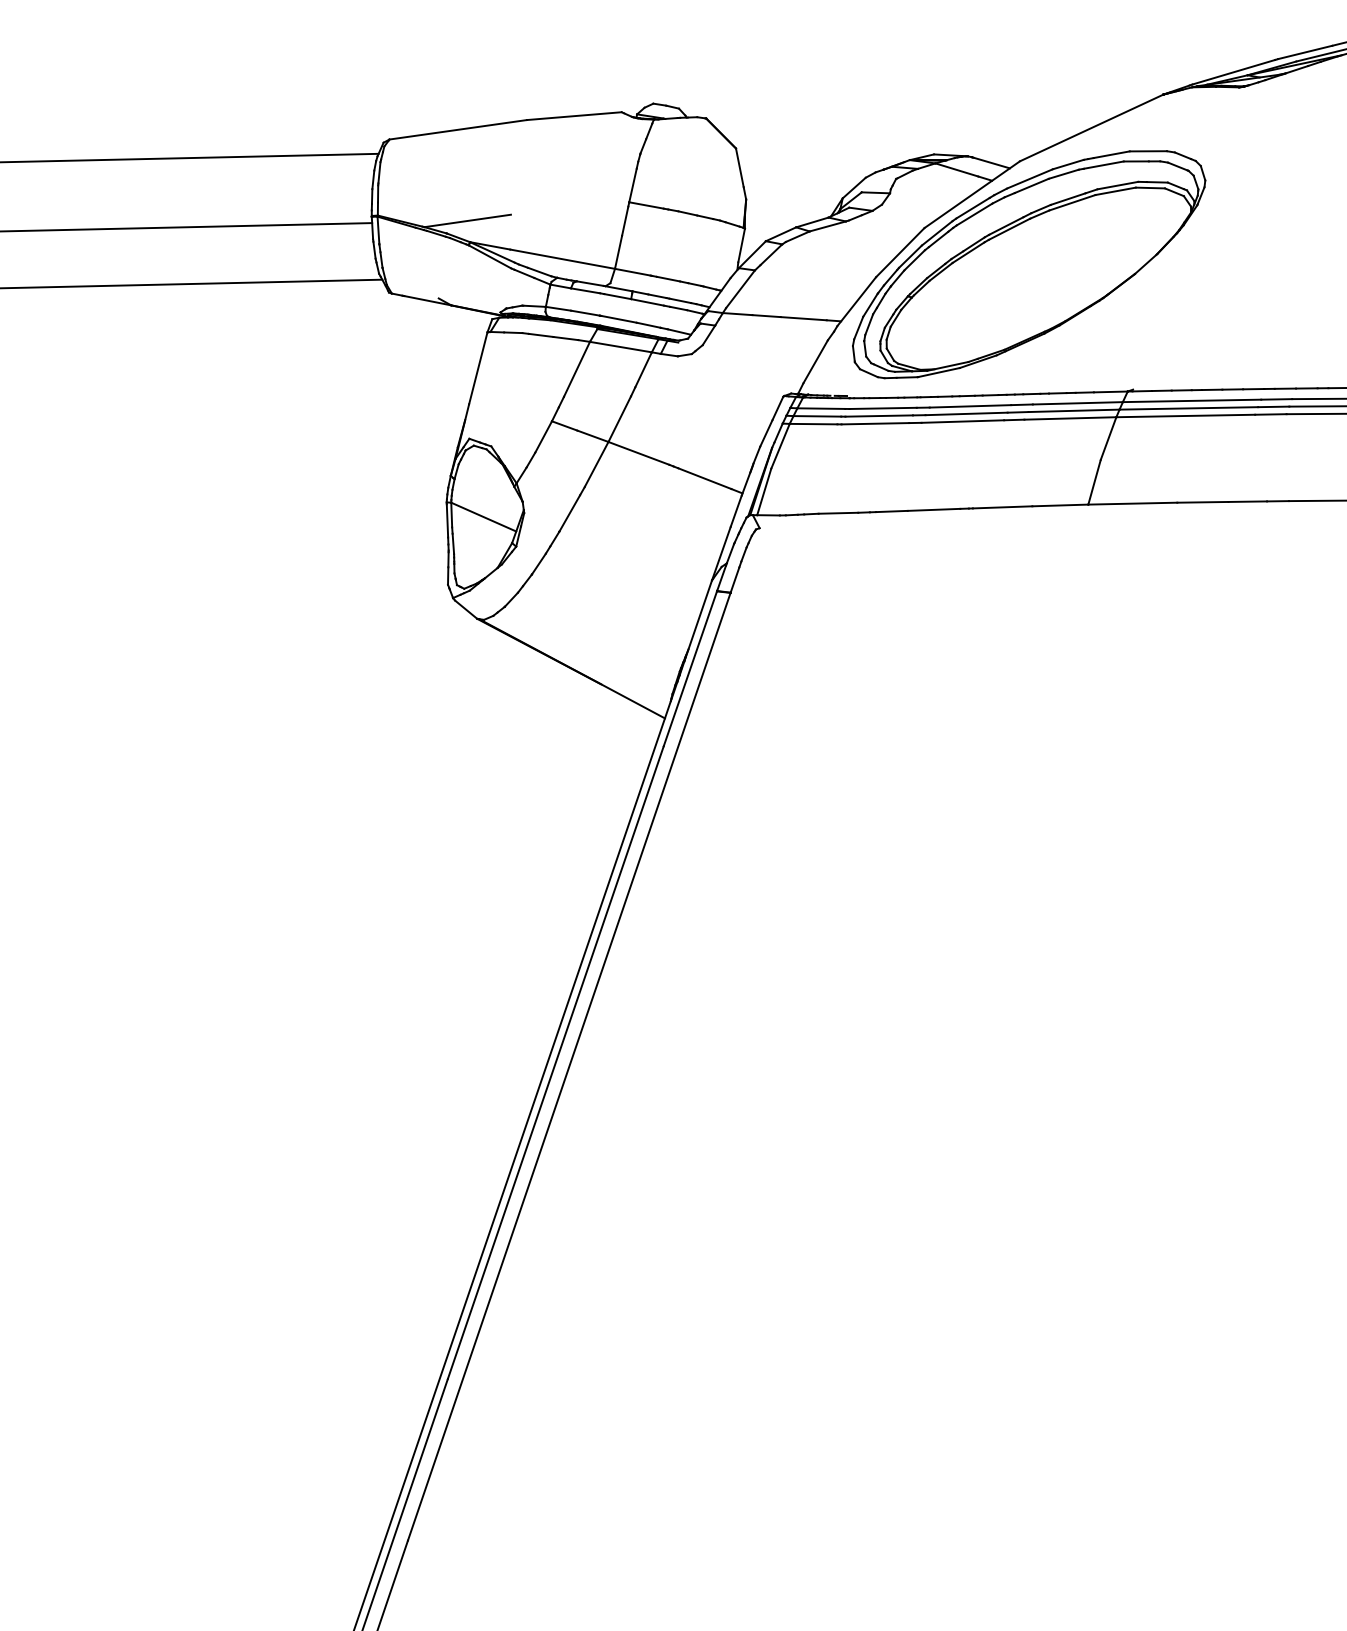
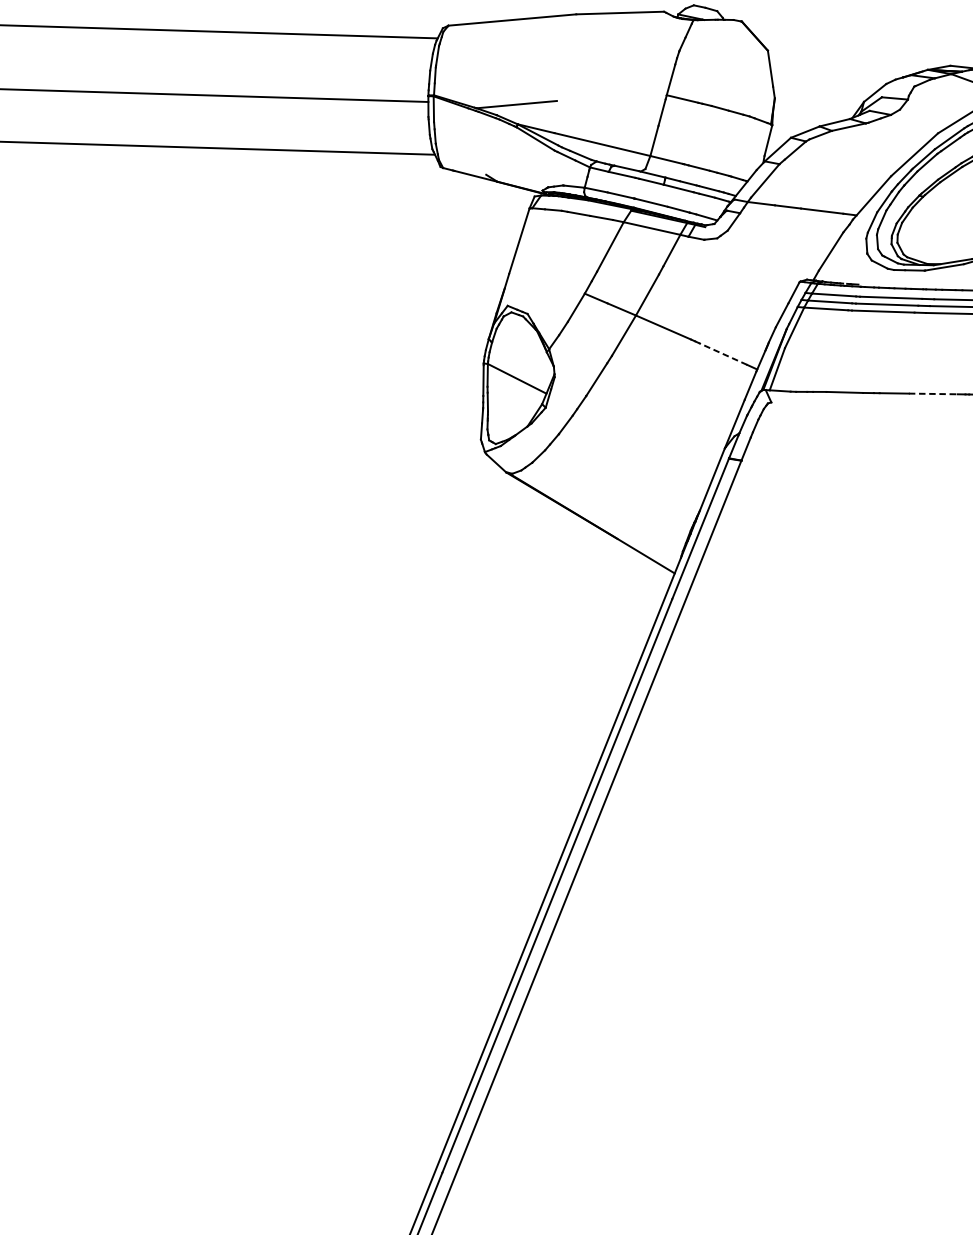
line: (704, 478) -> (722, 353), solid -> dashed
line: (934, 509) -> (933, 393), solid -> dashed

